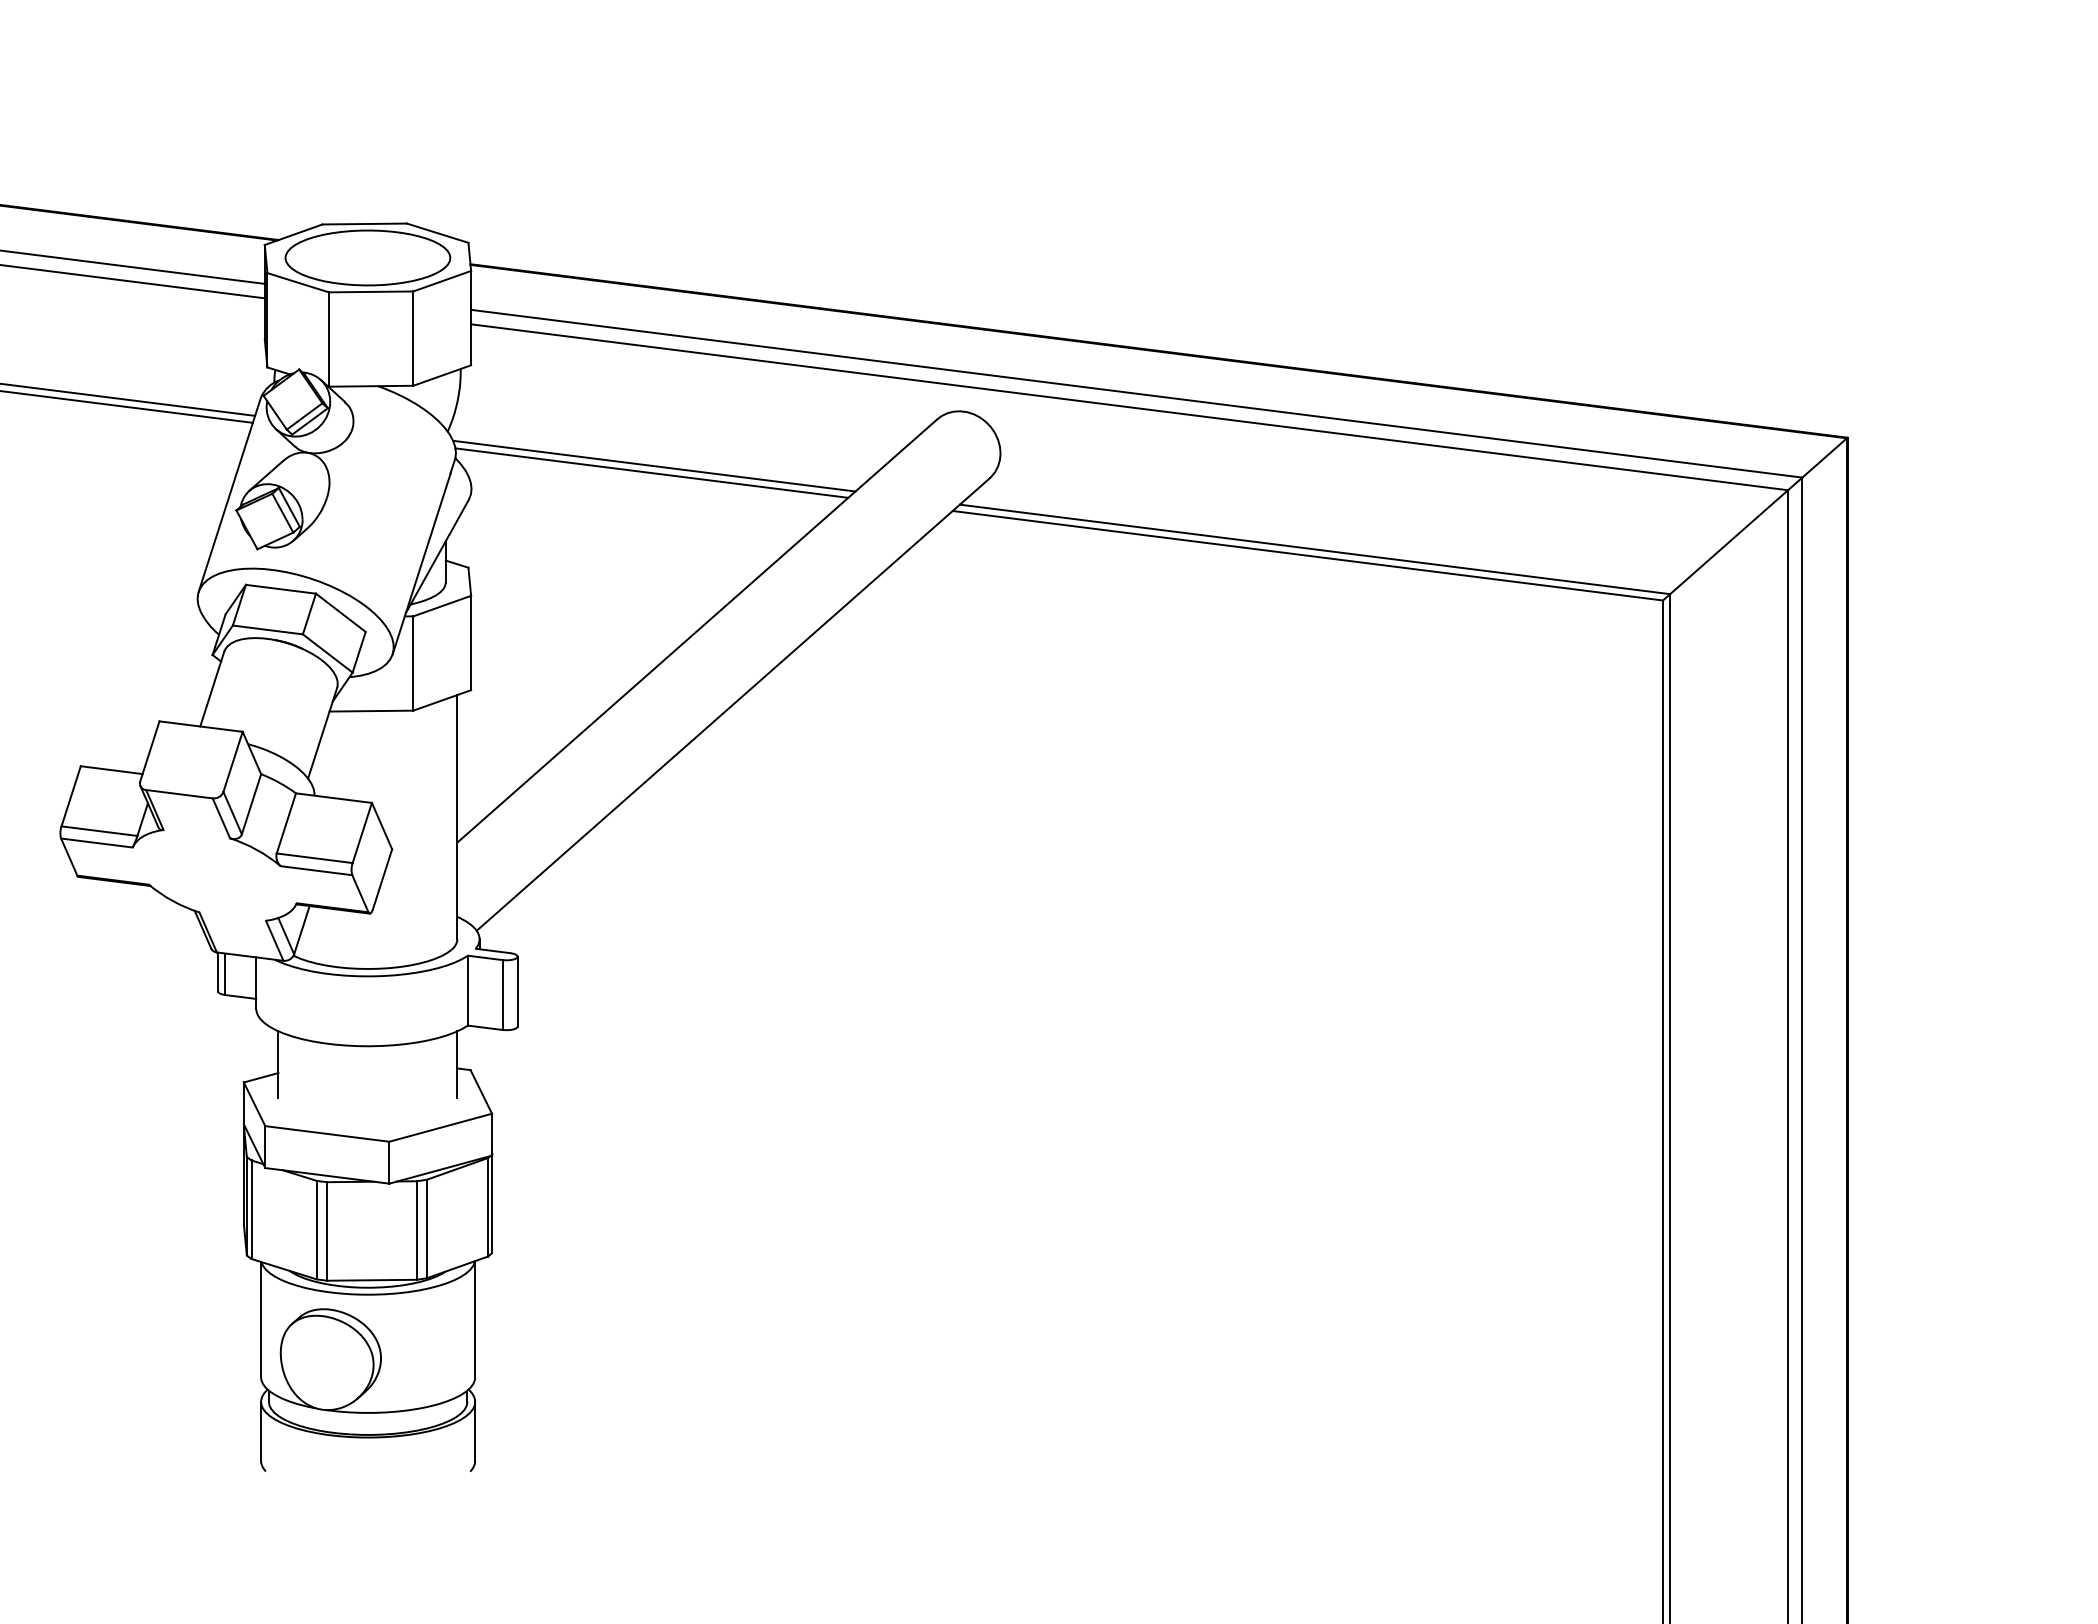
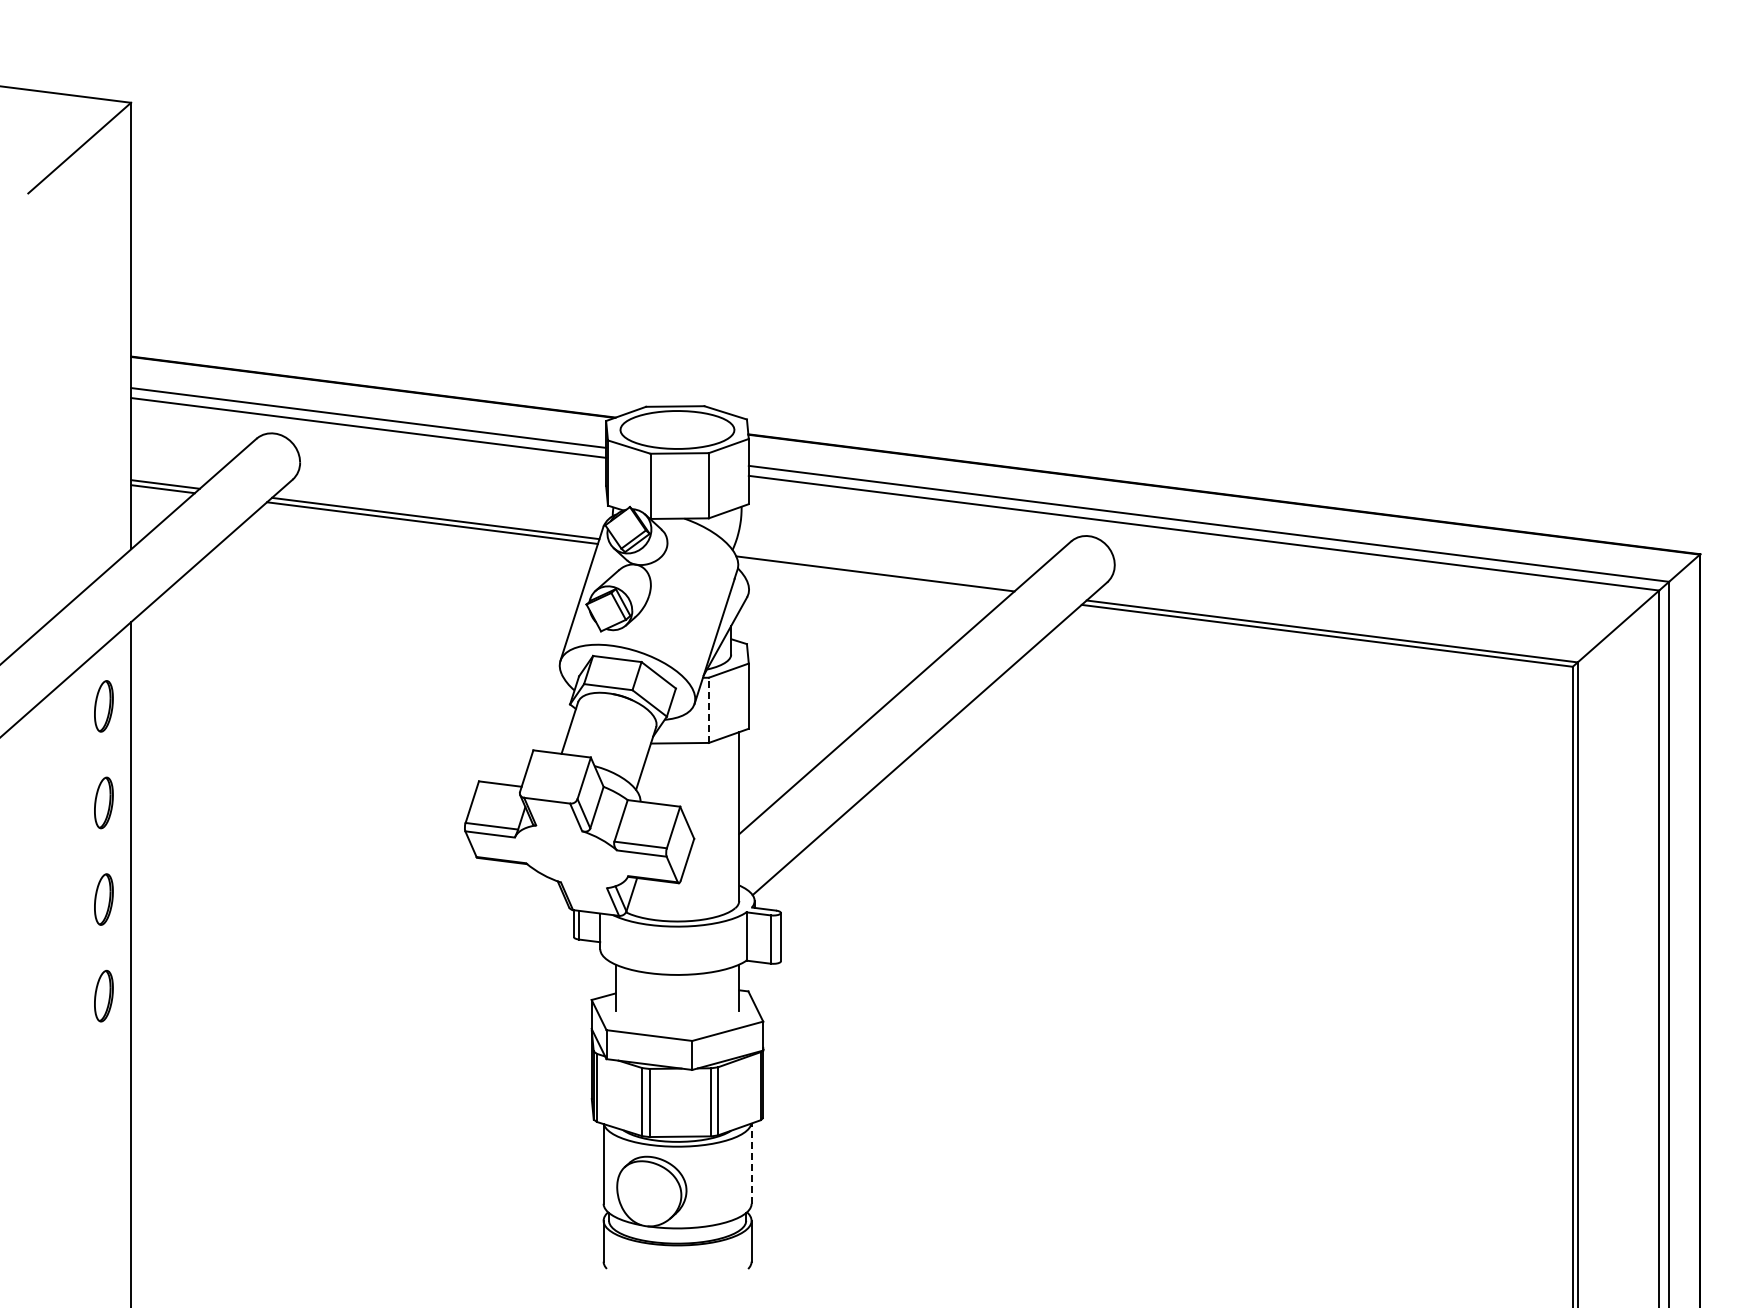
line: (651, 472) -> (873, 578), removed
line: (412, 663) -> (708, 710), solid -> dashed
line: (475, 1318) -> (751, 1163), solid -> dashed

